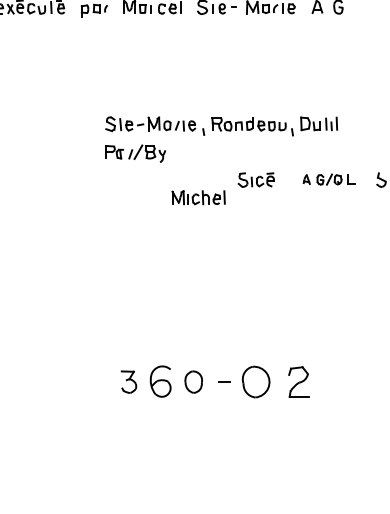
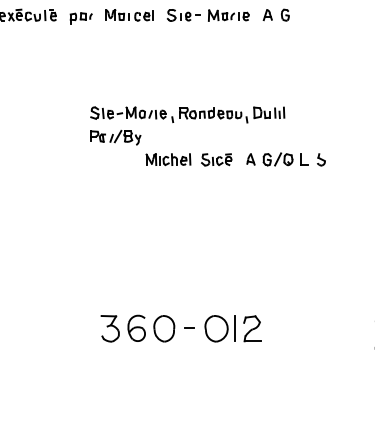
part: (328, 179) -> (277, 159), size x1.43
part: (198, 197) -> (168, 159), moved
part: (128, 381) -> (109, 328), size x1.43
part: (193, 381) -> (164, 328), size x1.43
line: (277, 381) -> (234, 328), added

